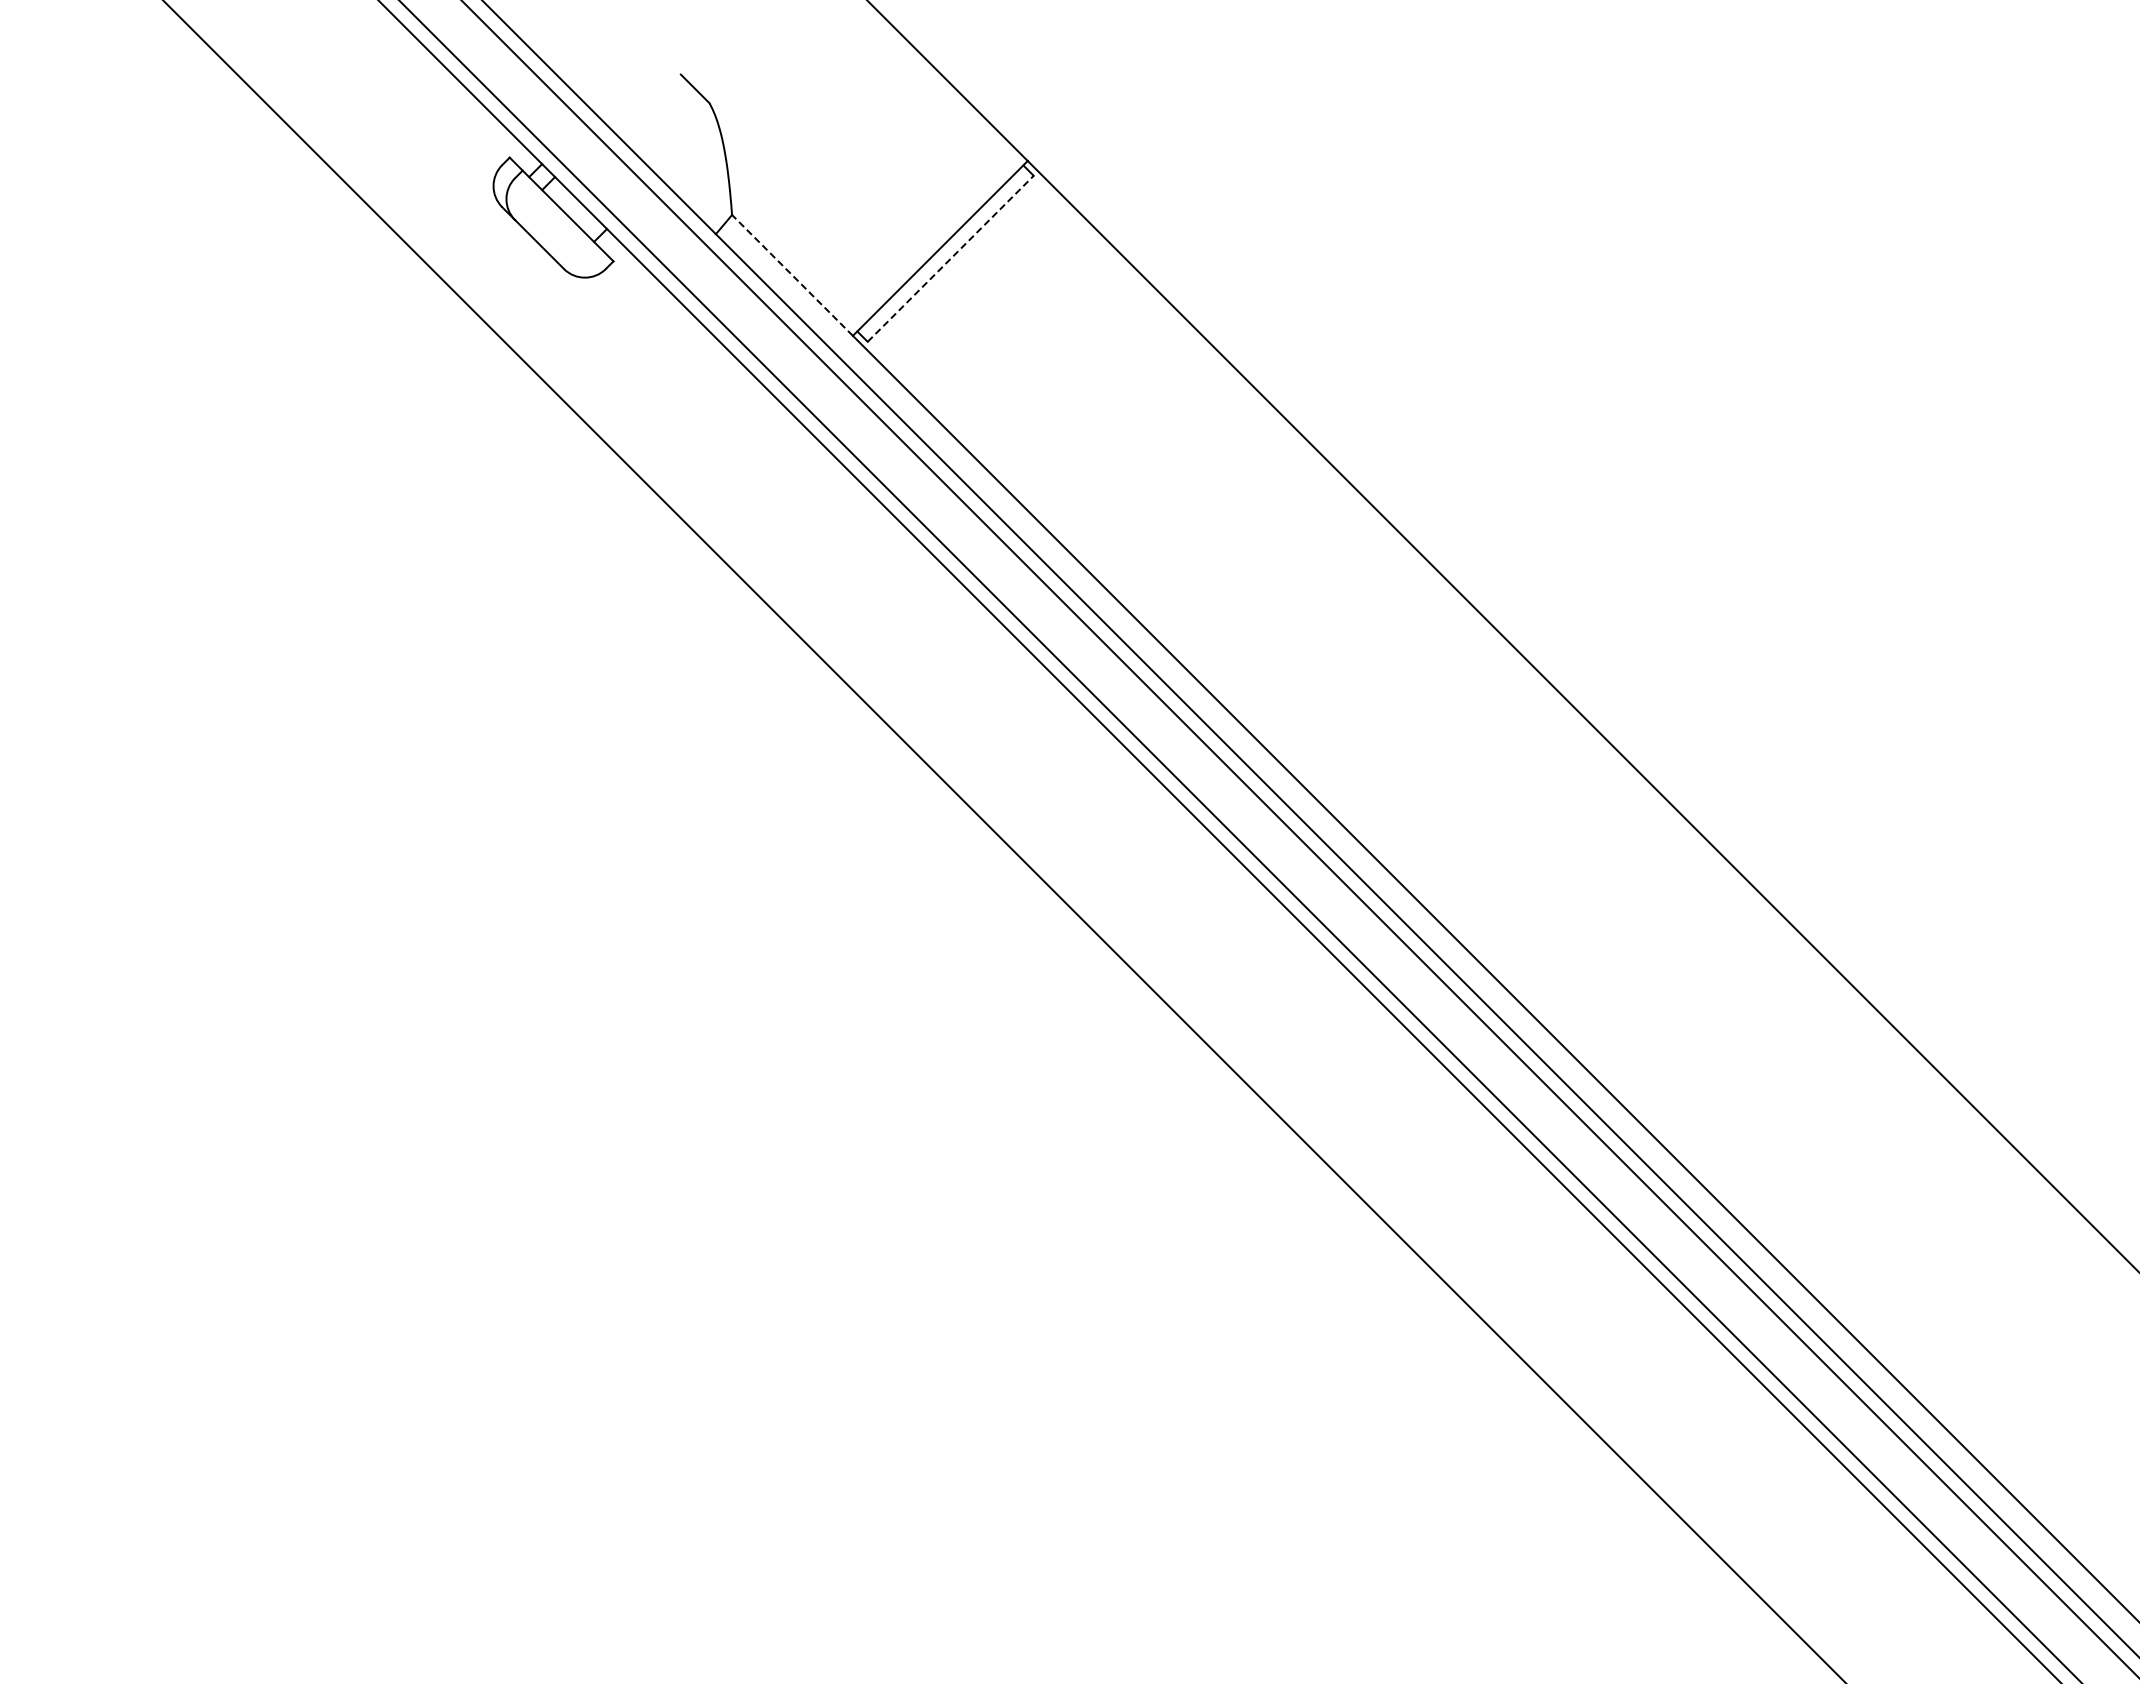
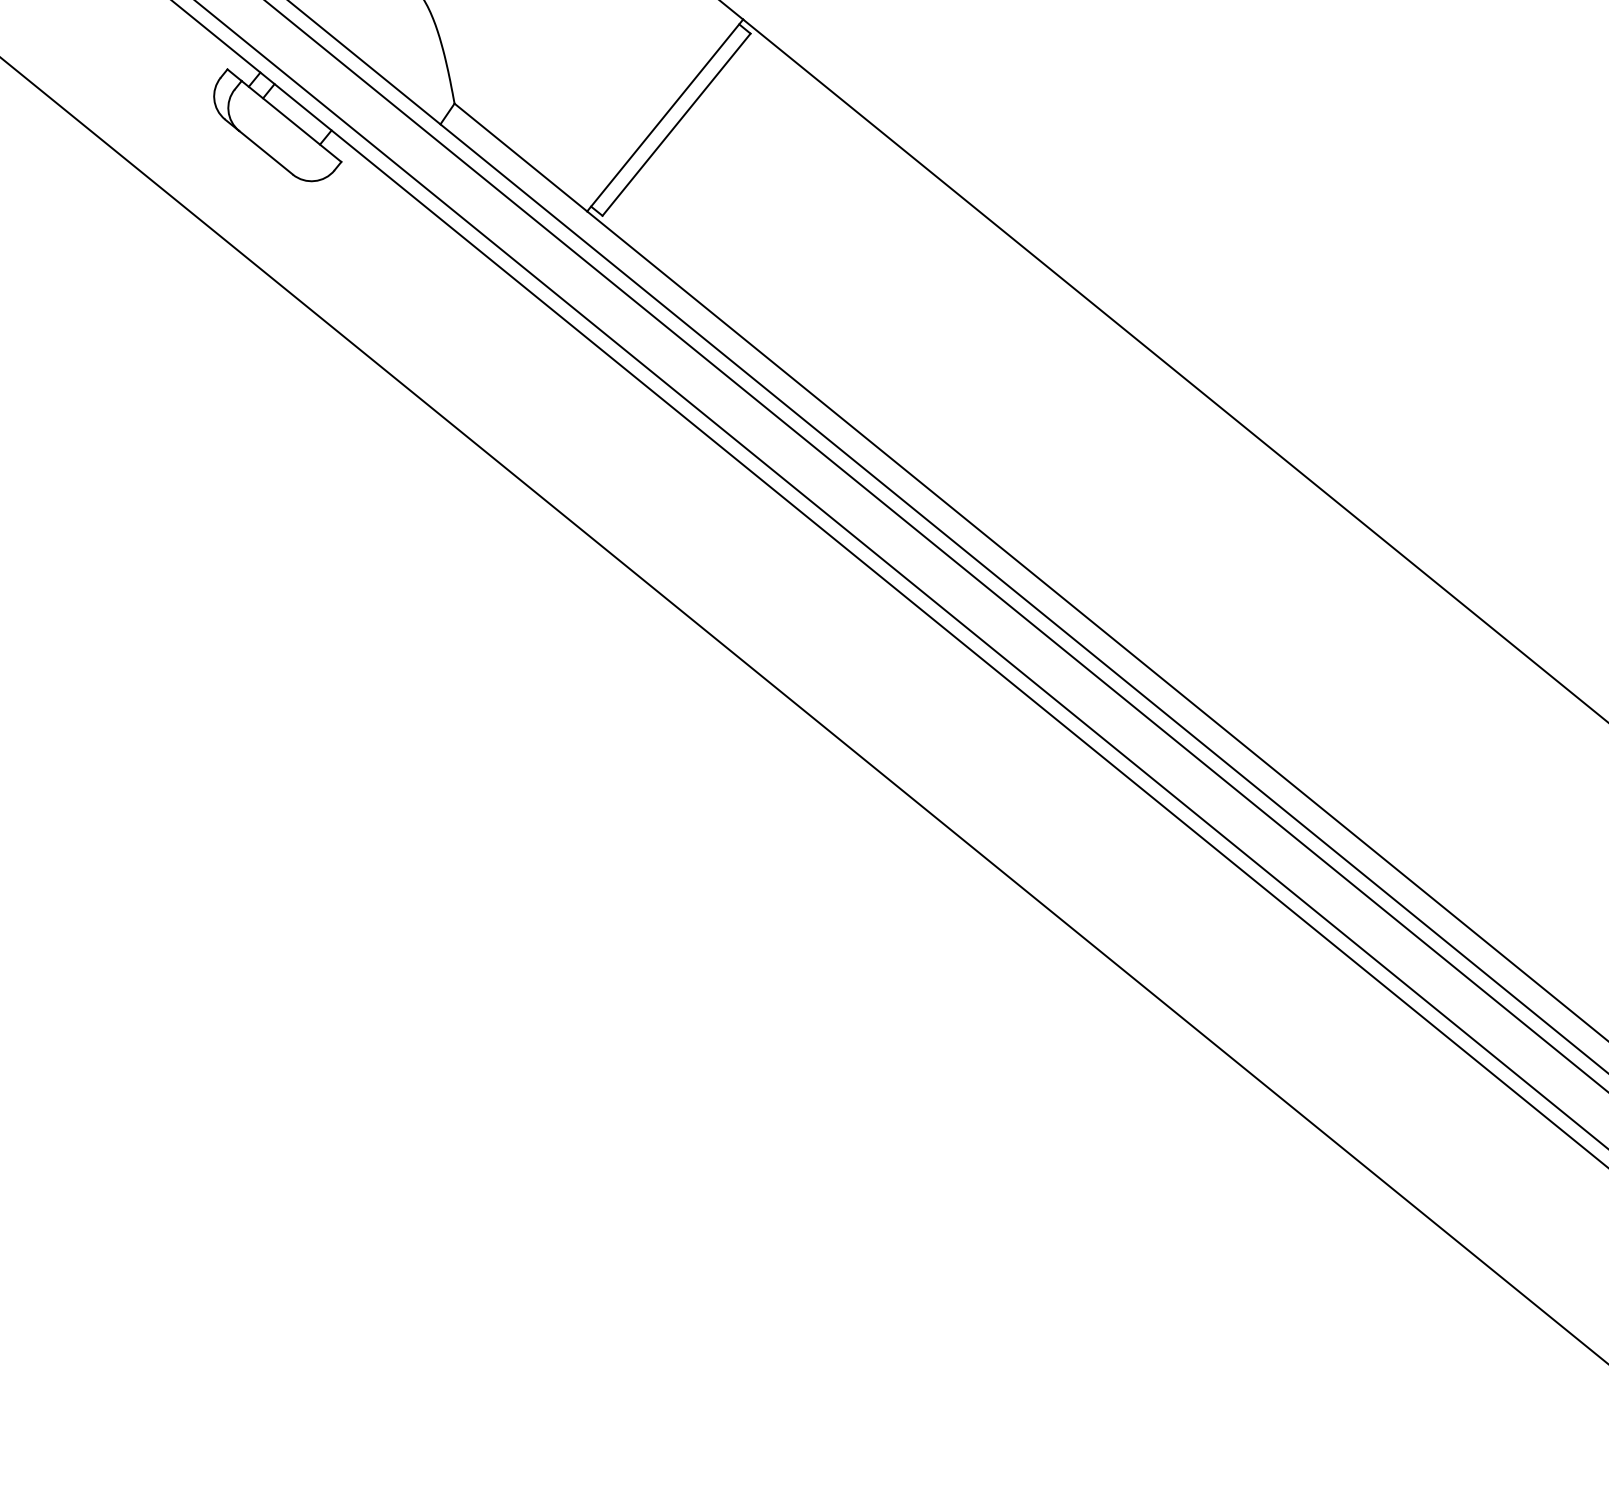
line: (951, 258) -> (677, 124), dashed -> solid
line: (792, 275) -> (520, 157), dashed -> solid

